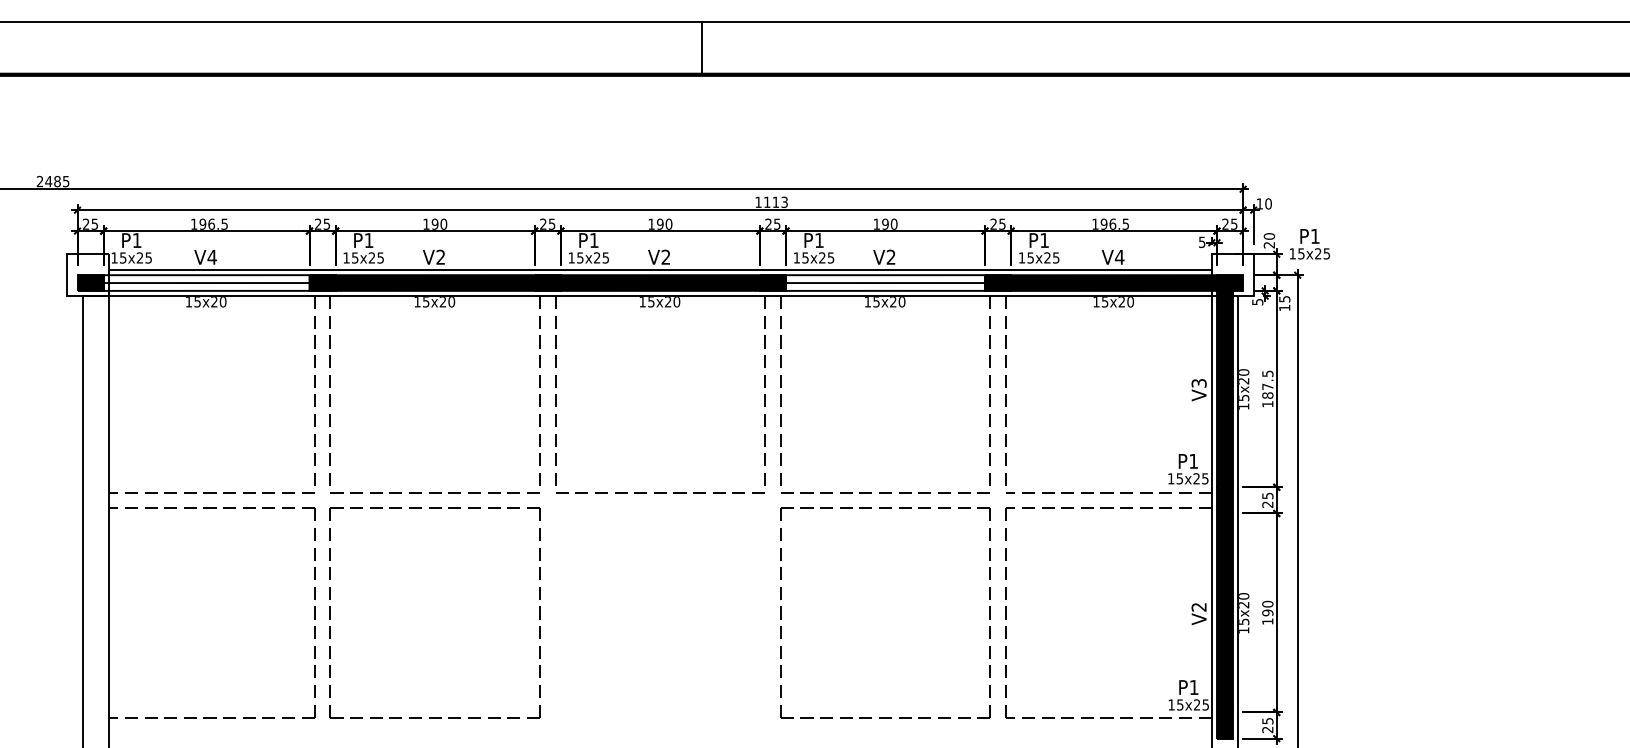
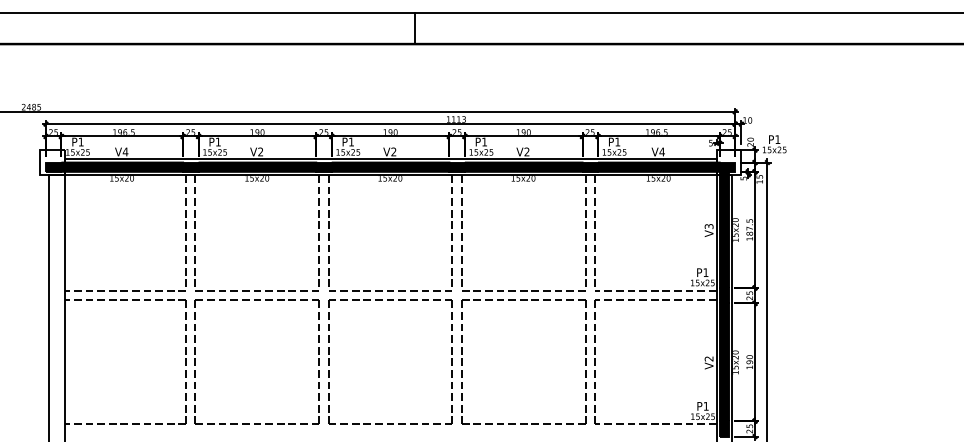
fill: (207, 281) -> (122, 166), added
fill: (885, 281) -> (523, 166), added
part: (660, 508) -> (390, 300), added

